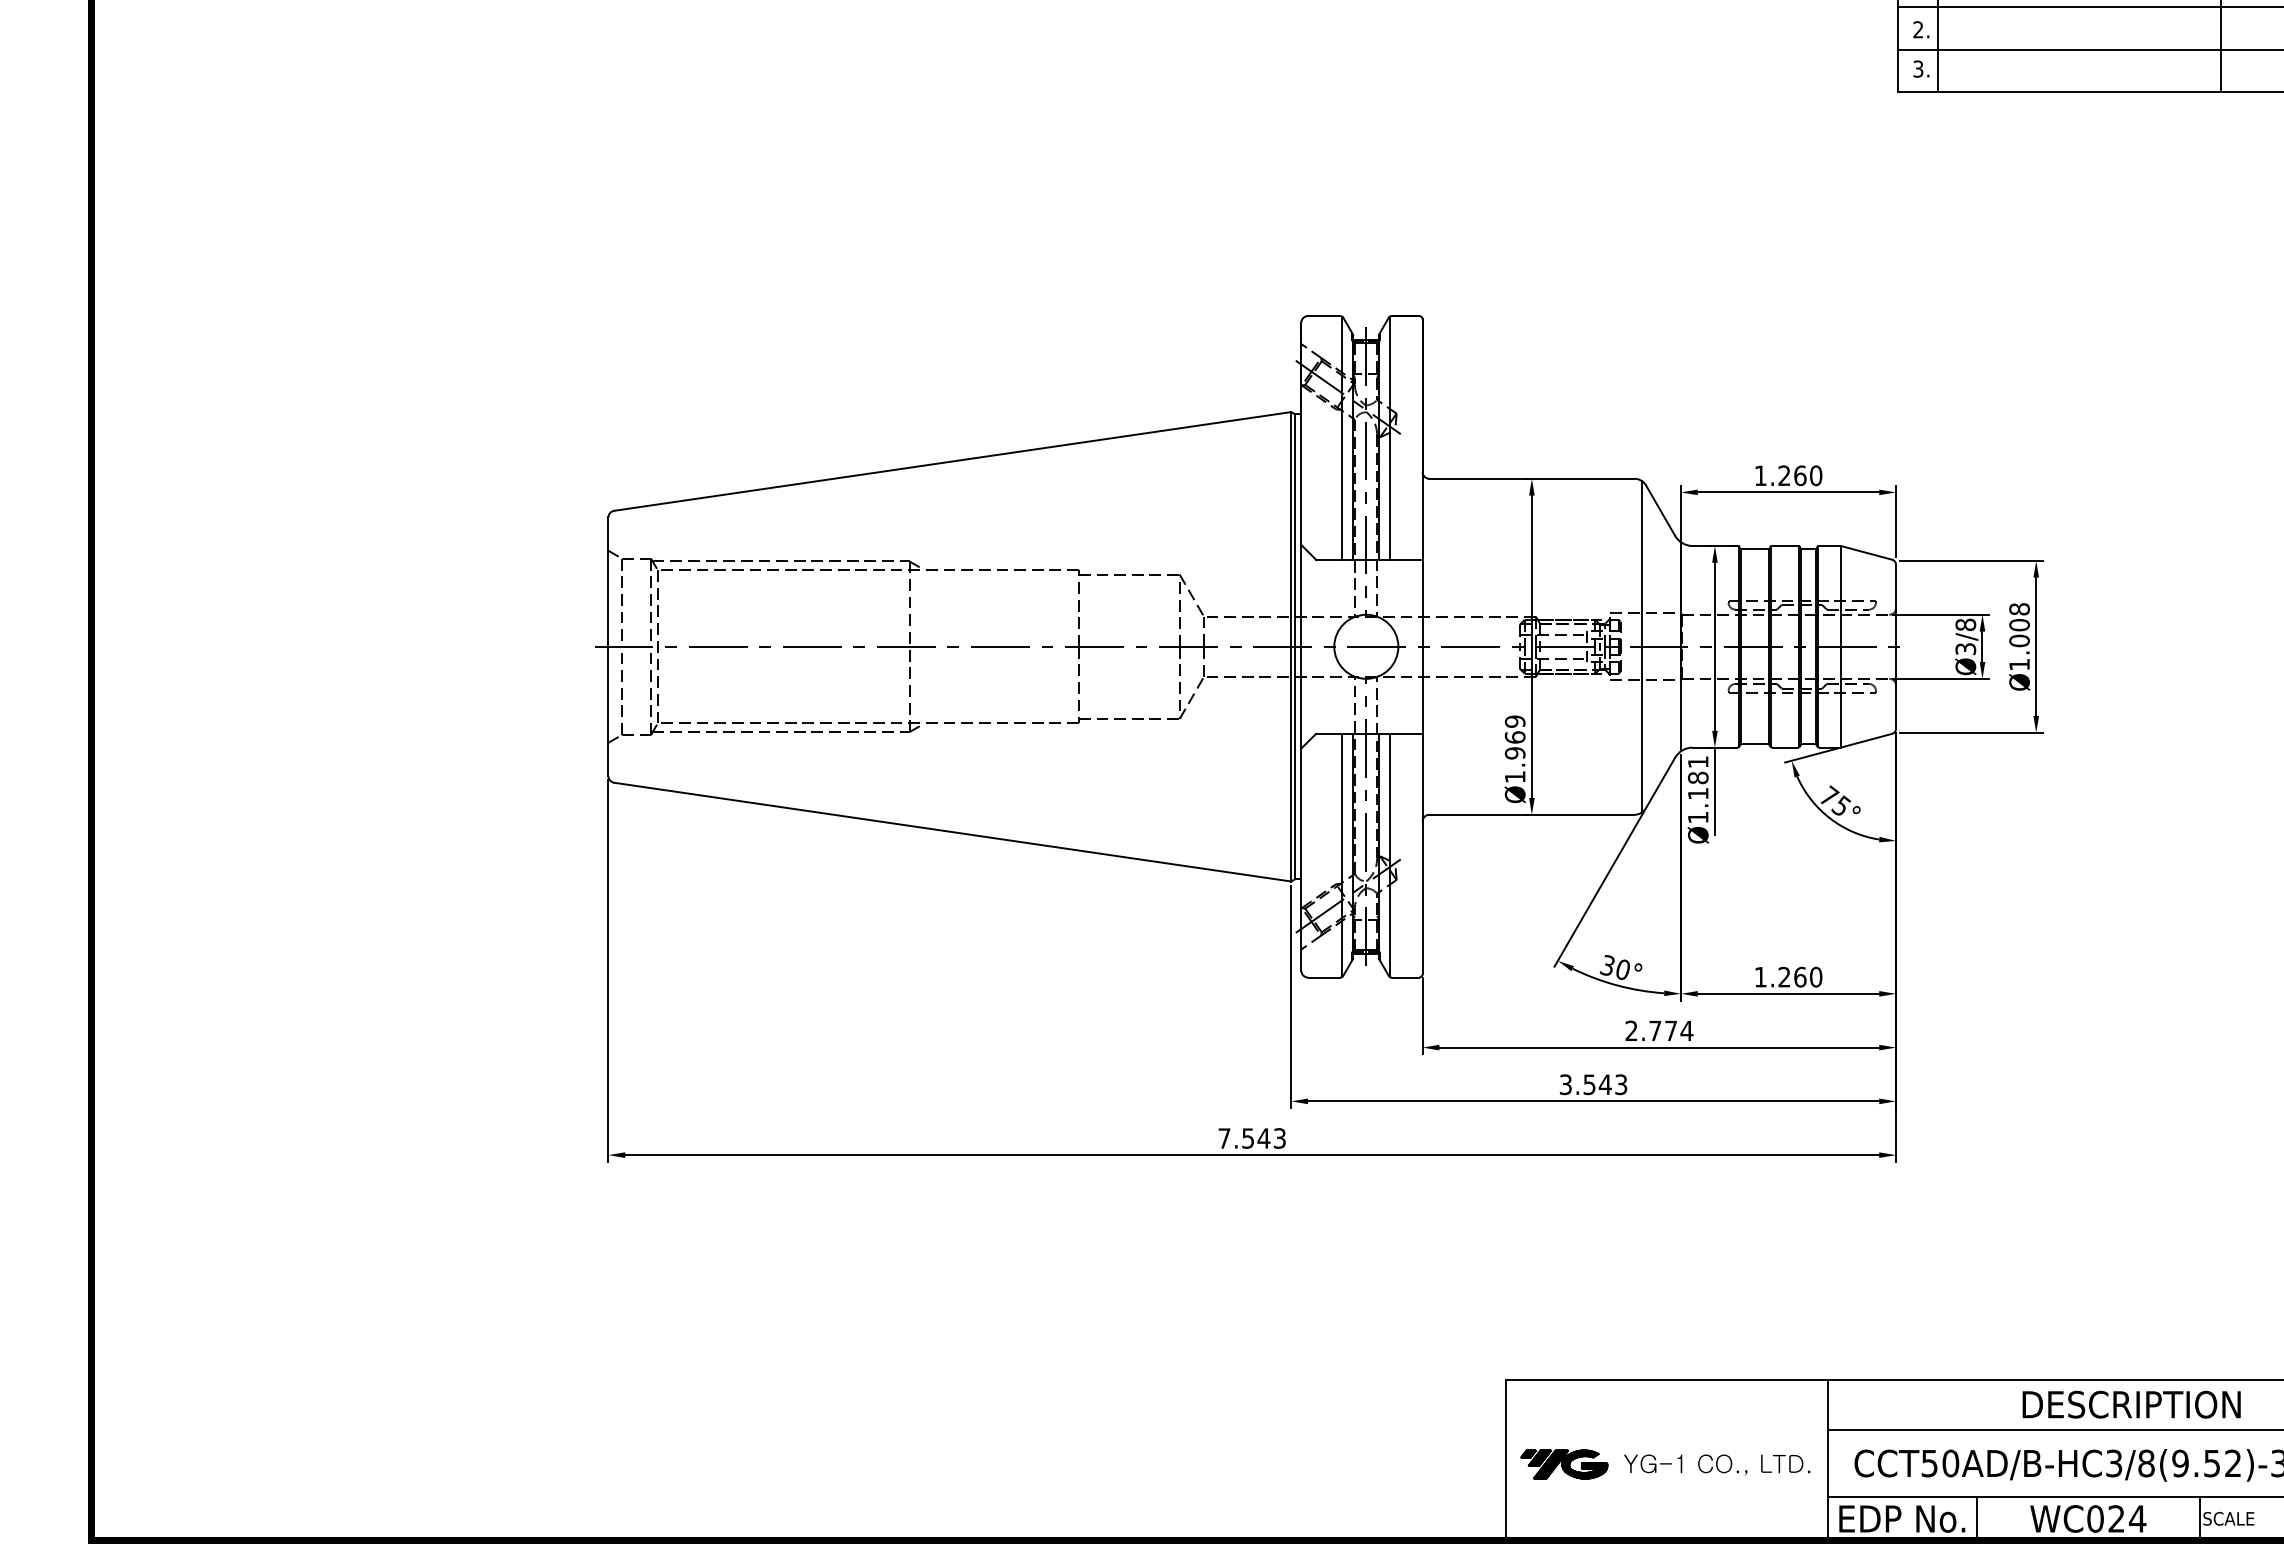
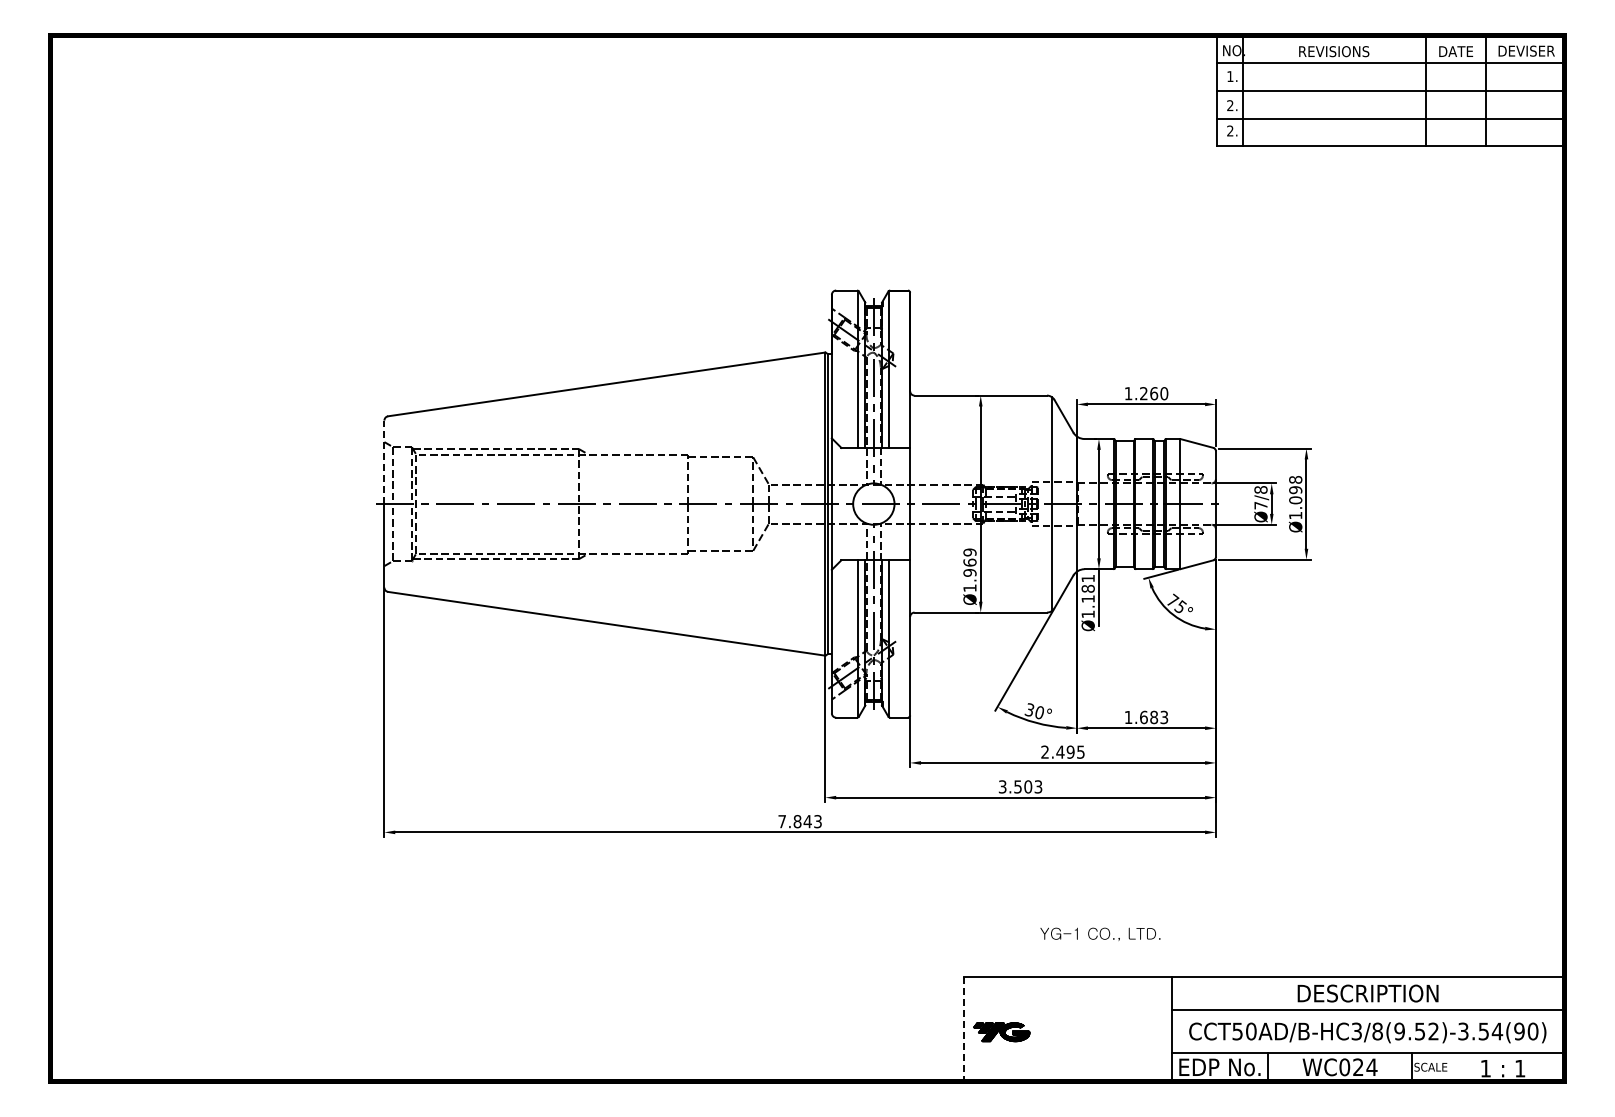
text: (1918, 69) -> (1230, 131), 3. -> 2.
line: (608, 582) -> (384, 462), solid -> dashed
text: (2019, 625) -> (1295, 490), Ø1.008 -> Ø1.098
text: (1965, 648) -> (1260, 505), Ø3/8 -> Ø7/8
text: (1800, 977) -> (1154, 717), 1.260 -> 1.683
text: (1670, 1029) -> (1070, 751), 2.774 -> 2.495
text: (1605, 1084) -> (1028, 786), 3.543 -> 3.503
text: (1248, 1138) -> (797, 821), 7.543 -> 7.843
line: (1505, 1460) -> (963, 1029), solid -> dashed
text: (1717, 1463) -> (1100, 933), moved

